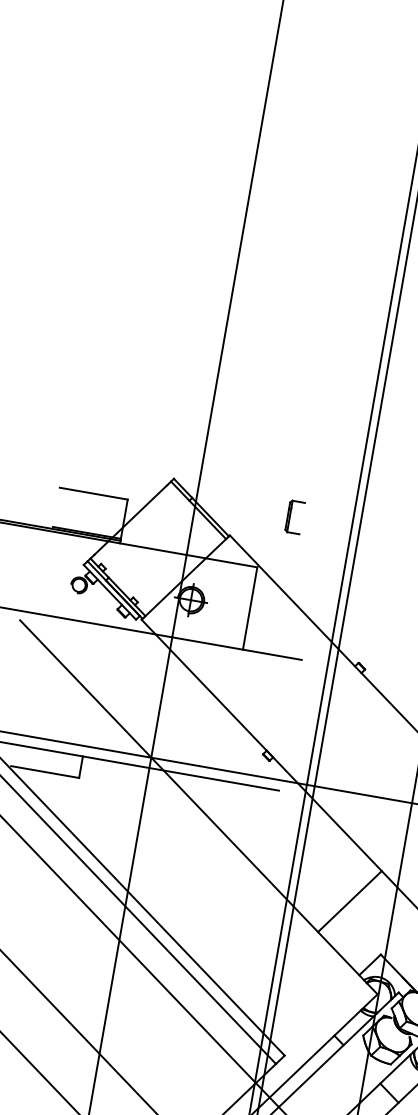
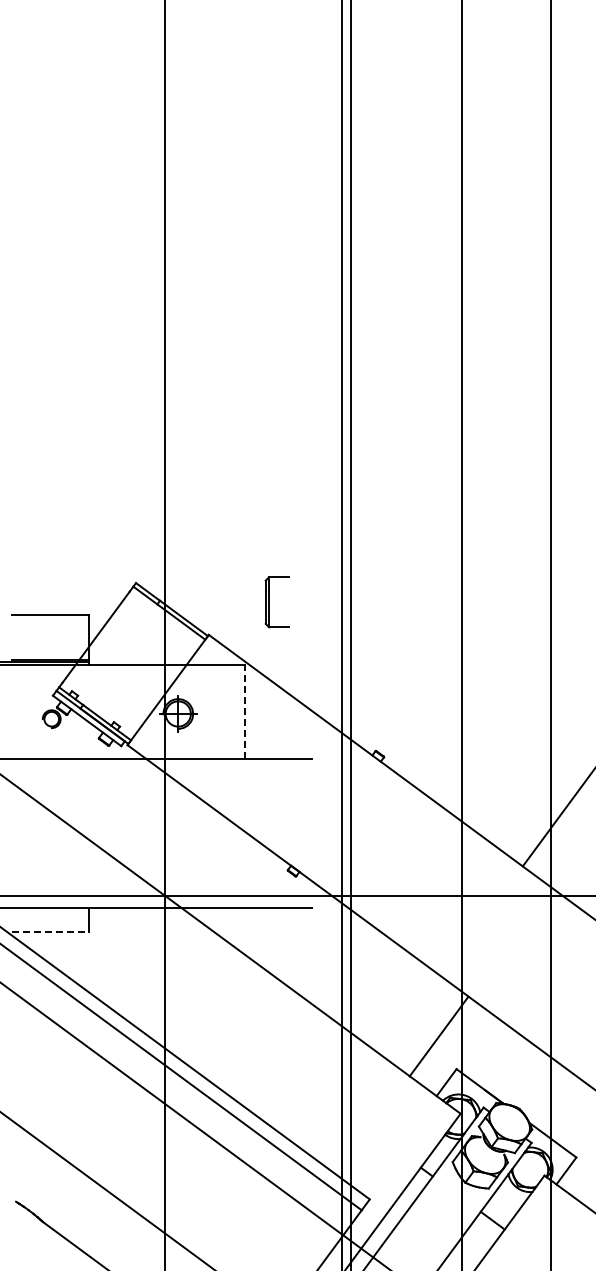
part: (295, 517) -> (277, 602), size x1.4
line: (250, 608) -> (245, 711), solid -> dashed
line: (45, 772) -> (50, 932), solid -> dashed
line: (349, 901) -> (438, 1036), moved

